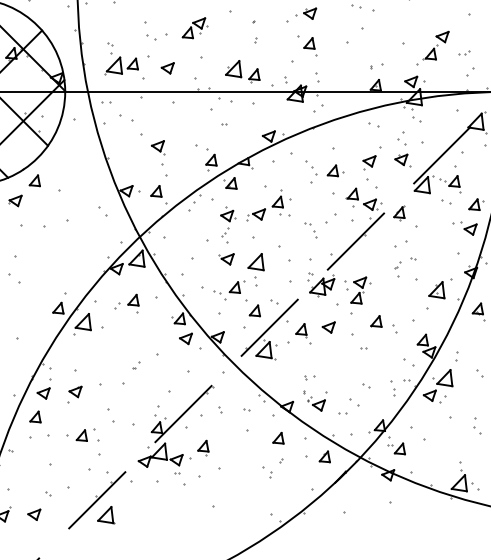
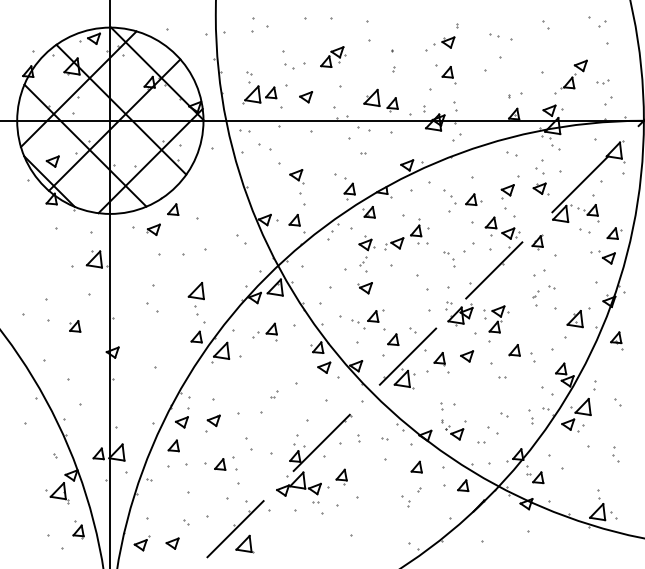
part: (255, 269) -> (195, 298), moved
part: (310, 377) -> (448, 406), size x1.6

